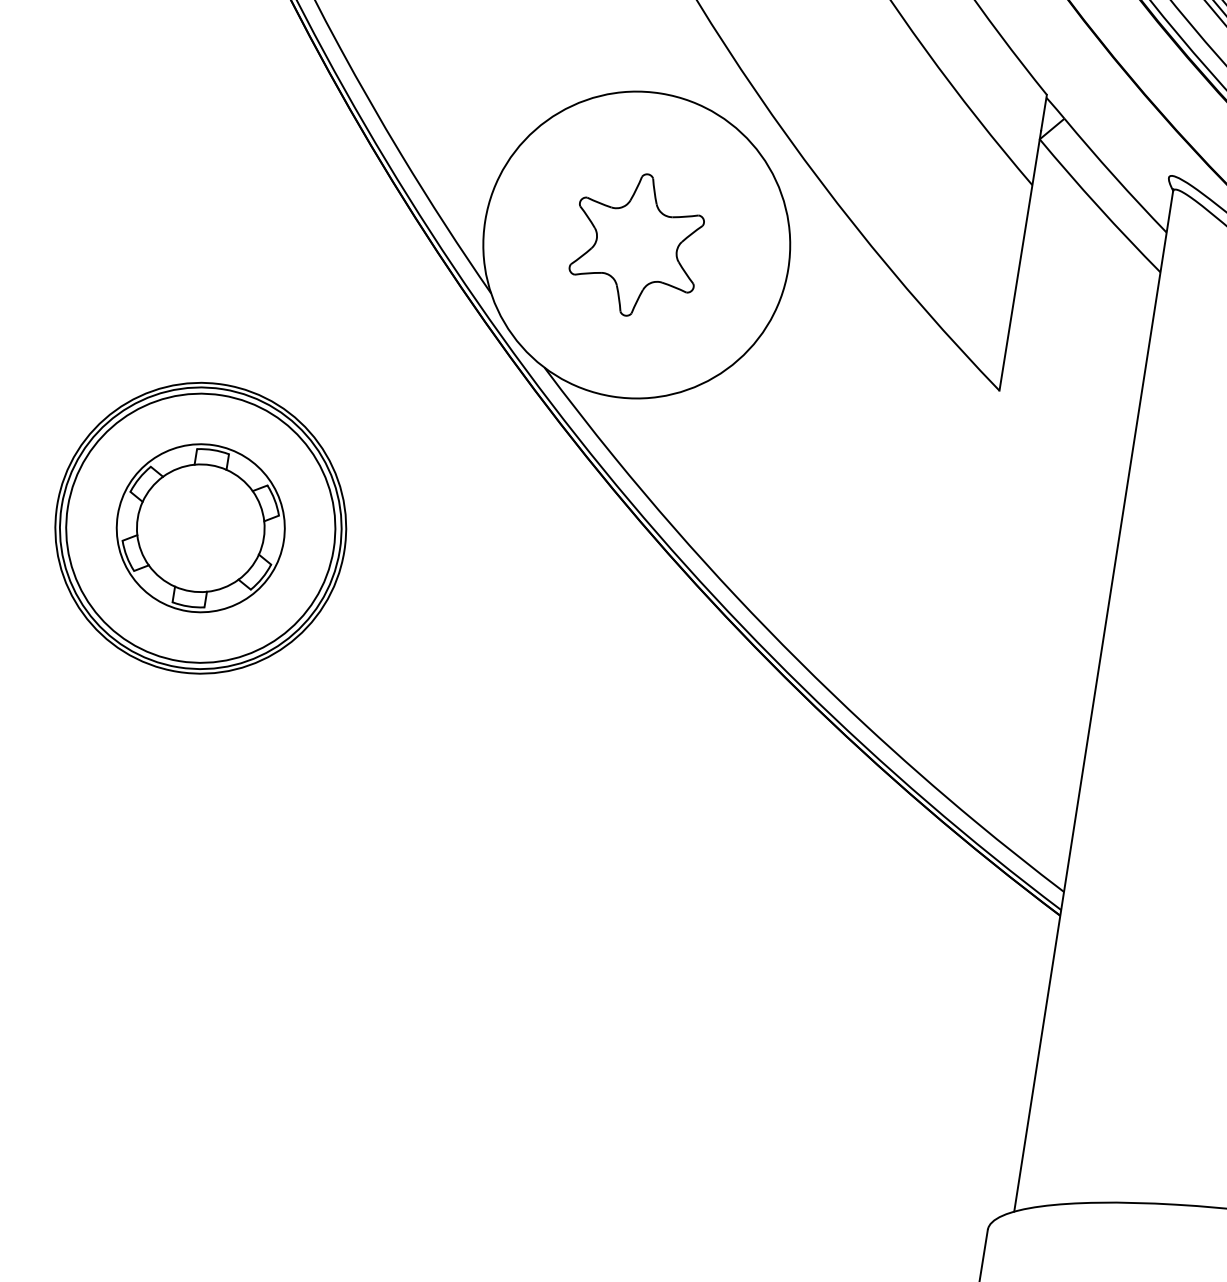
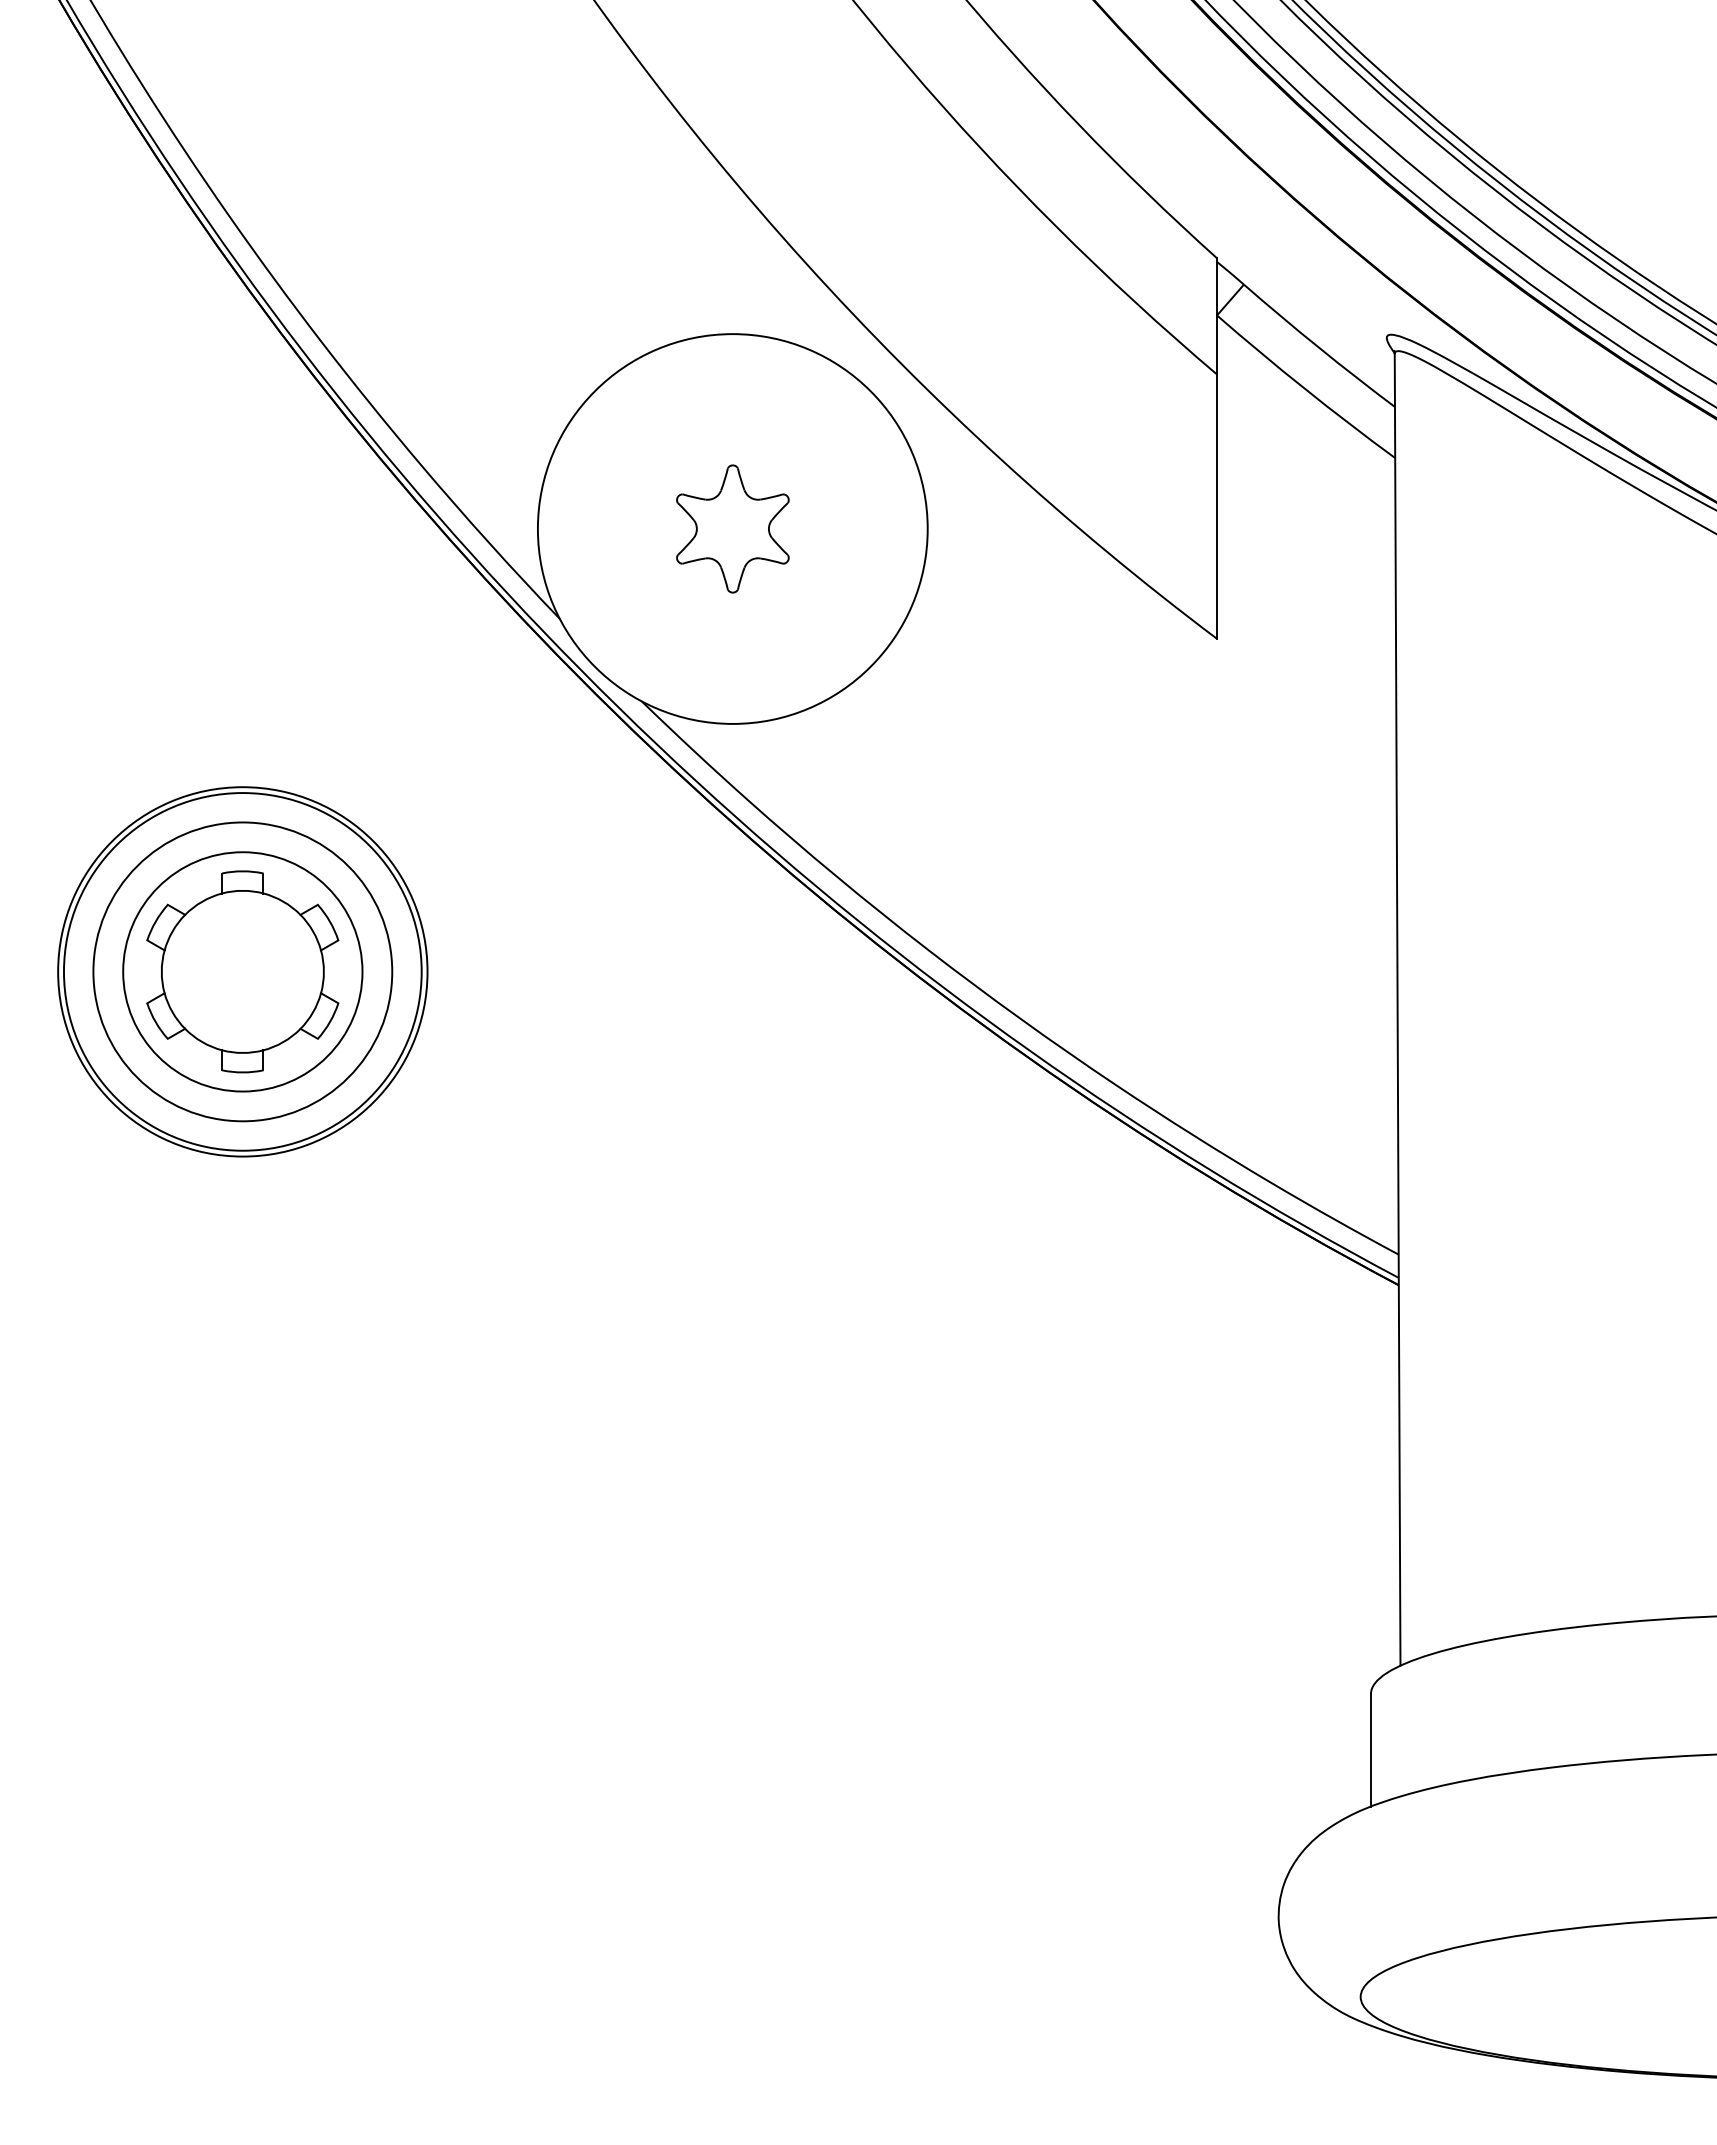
part: (636, 244) -> (732, 528), size x0.7
circle: (200, 527) -> (242, 971), size x0.7
circle: (200, 527) -> (242, 971), size x1.4

